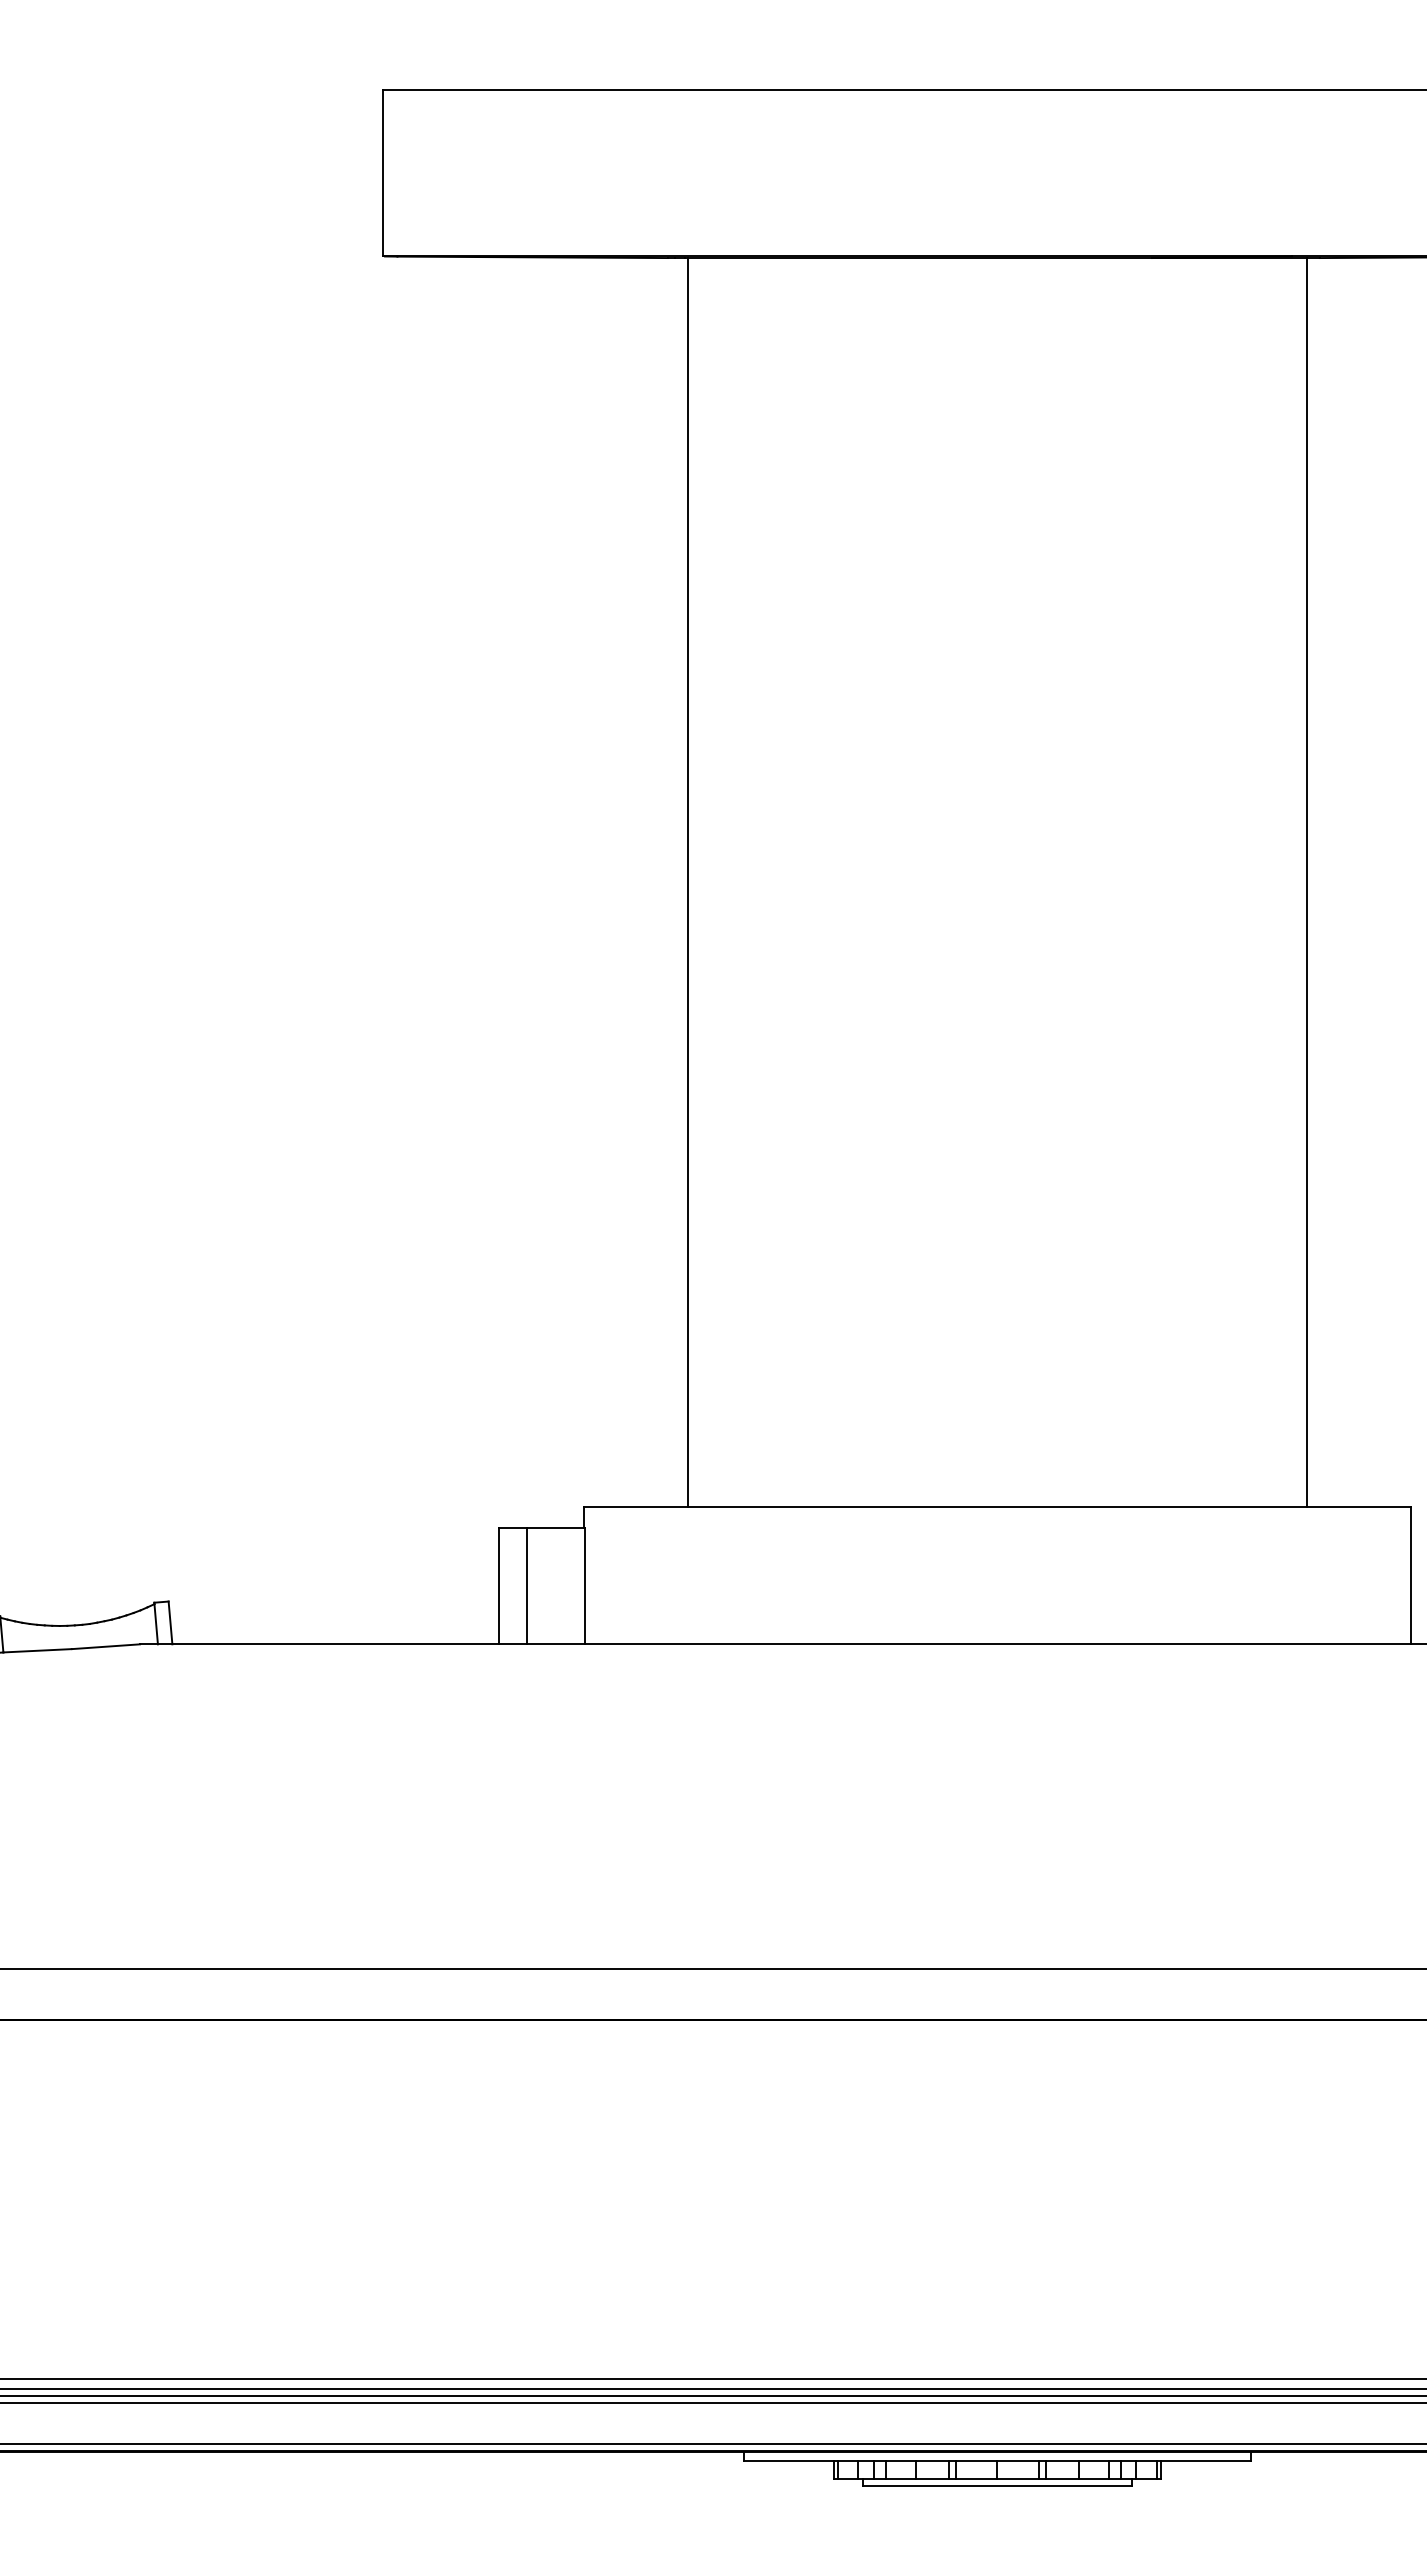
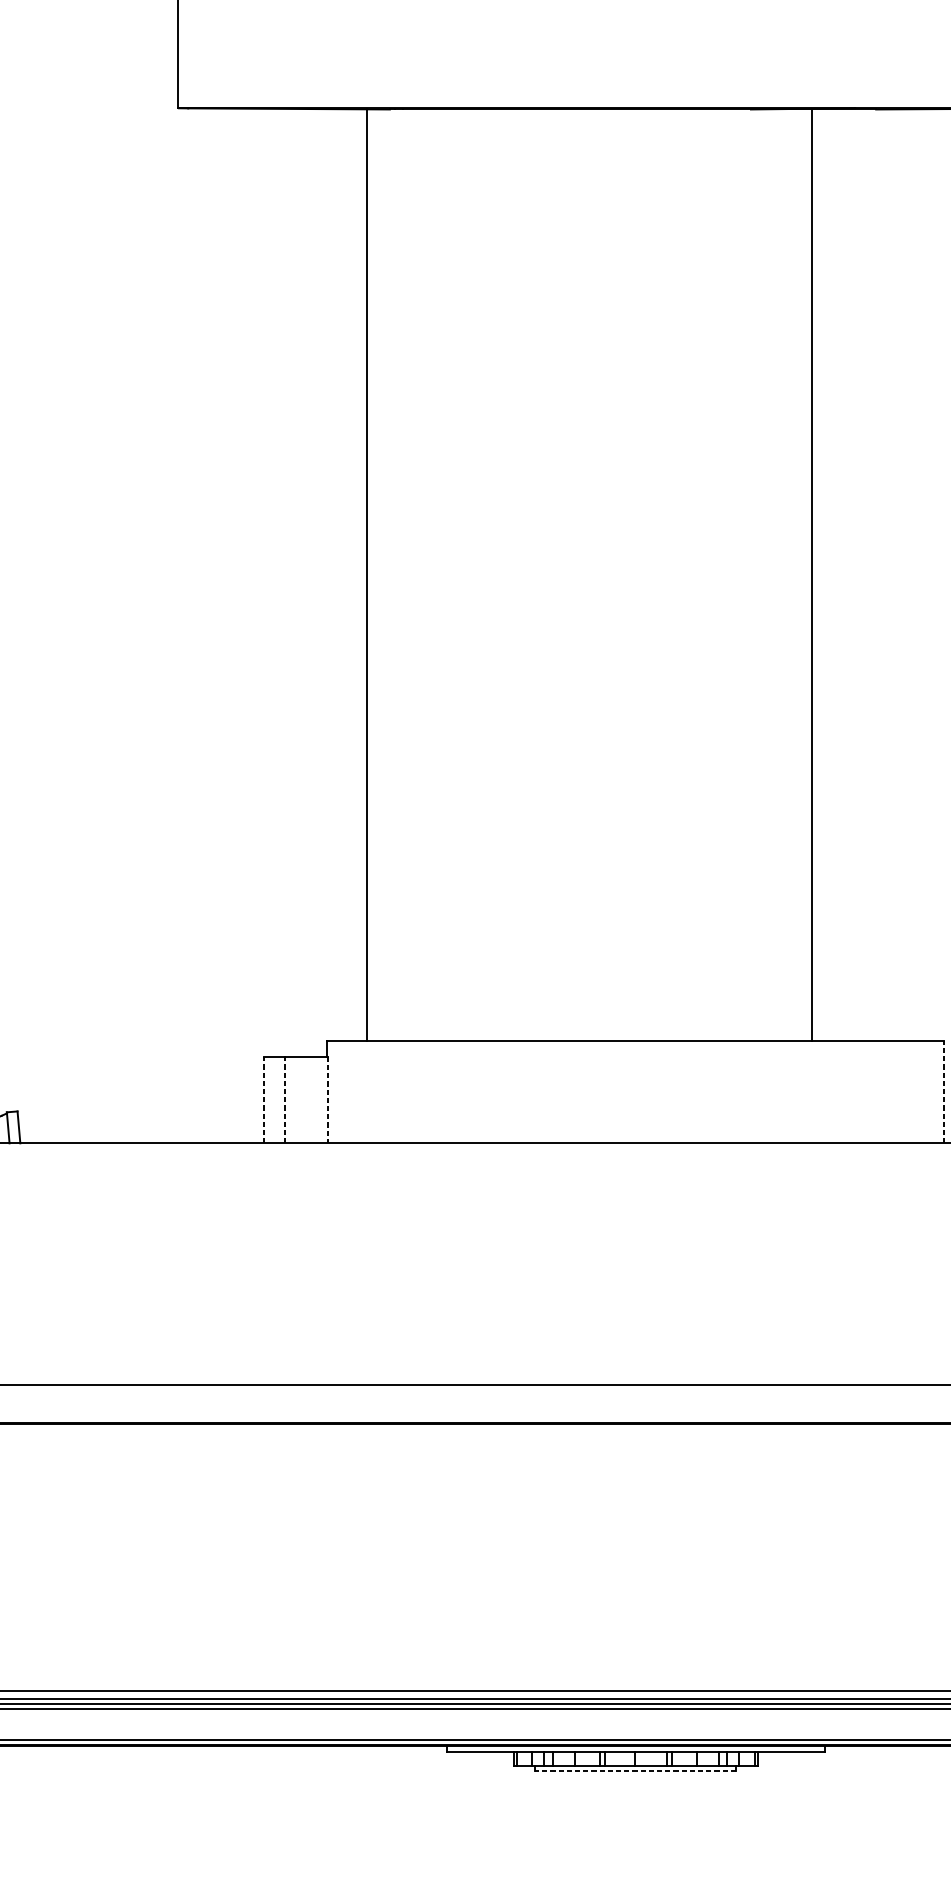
line: (688, 882) -> (367, 575), moved
line: (1306, 882) -> (811, 575), moved
line: (1411, 1575) -> (944, 1092), solid -> dashed
line: (498, 1585) -> (263, 1099), solid -> dashed
line: (526, 1585) -> (284, 1099), solid -> dashed
line: (585, 1586) -> (328, 1100), solid -> dashed
line: (997, 2485) -> (635, 1770), solid -> dashed

